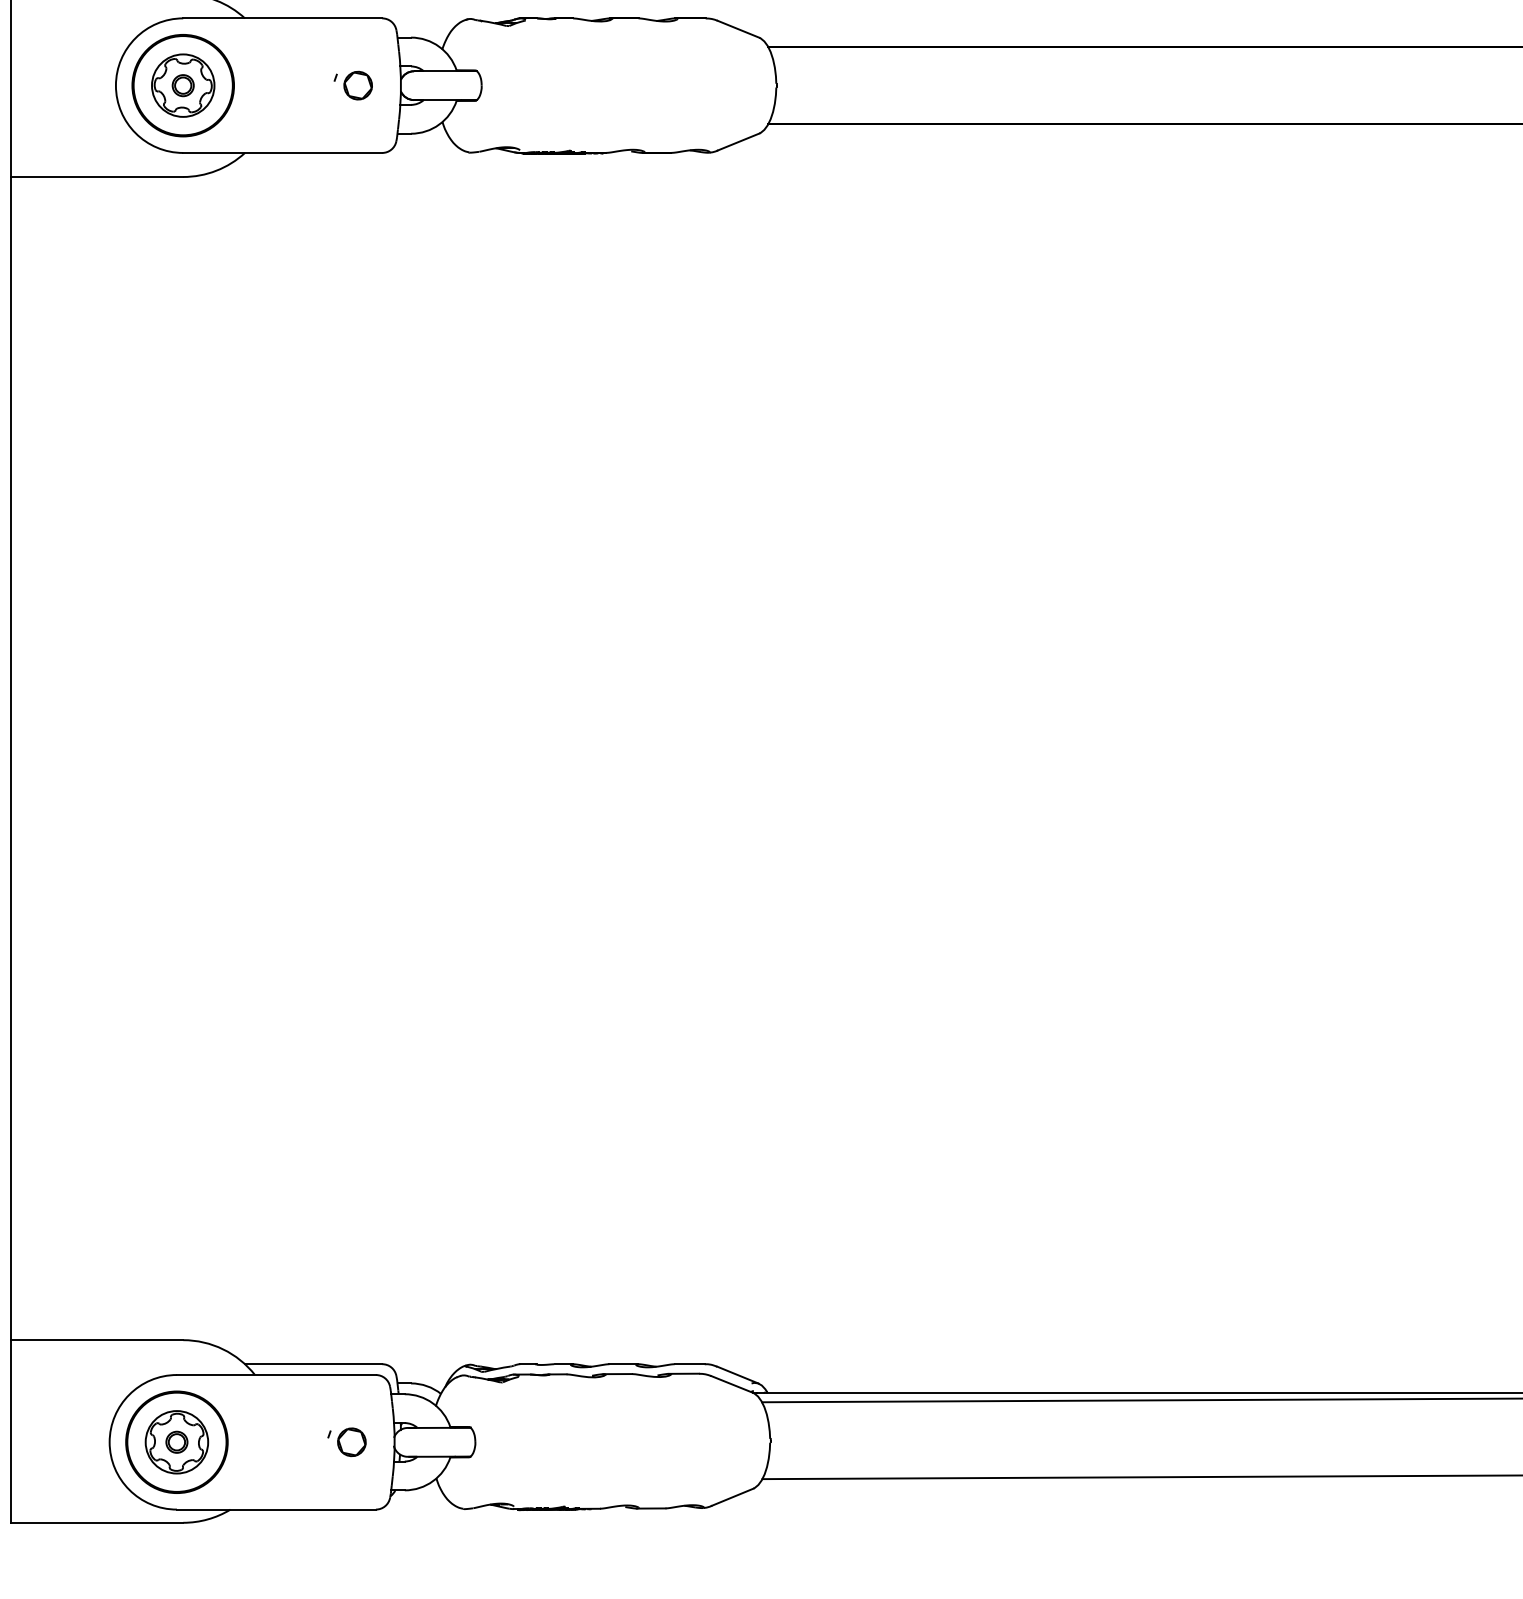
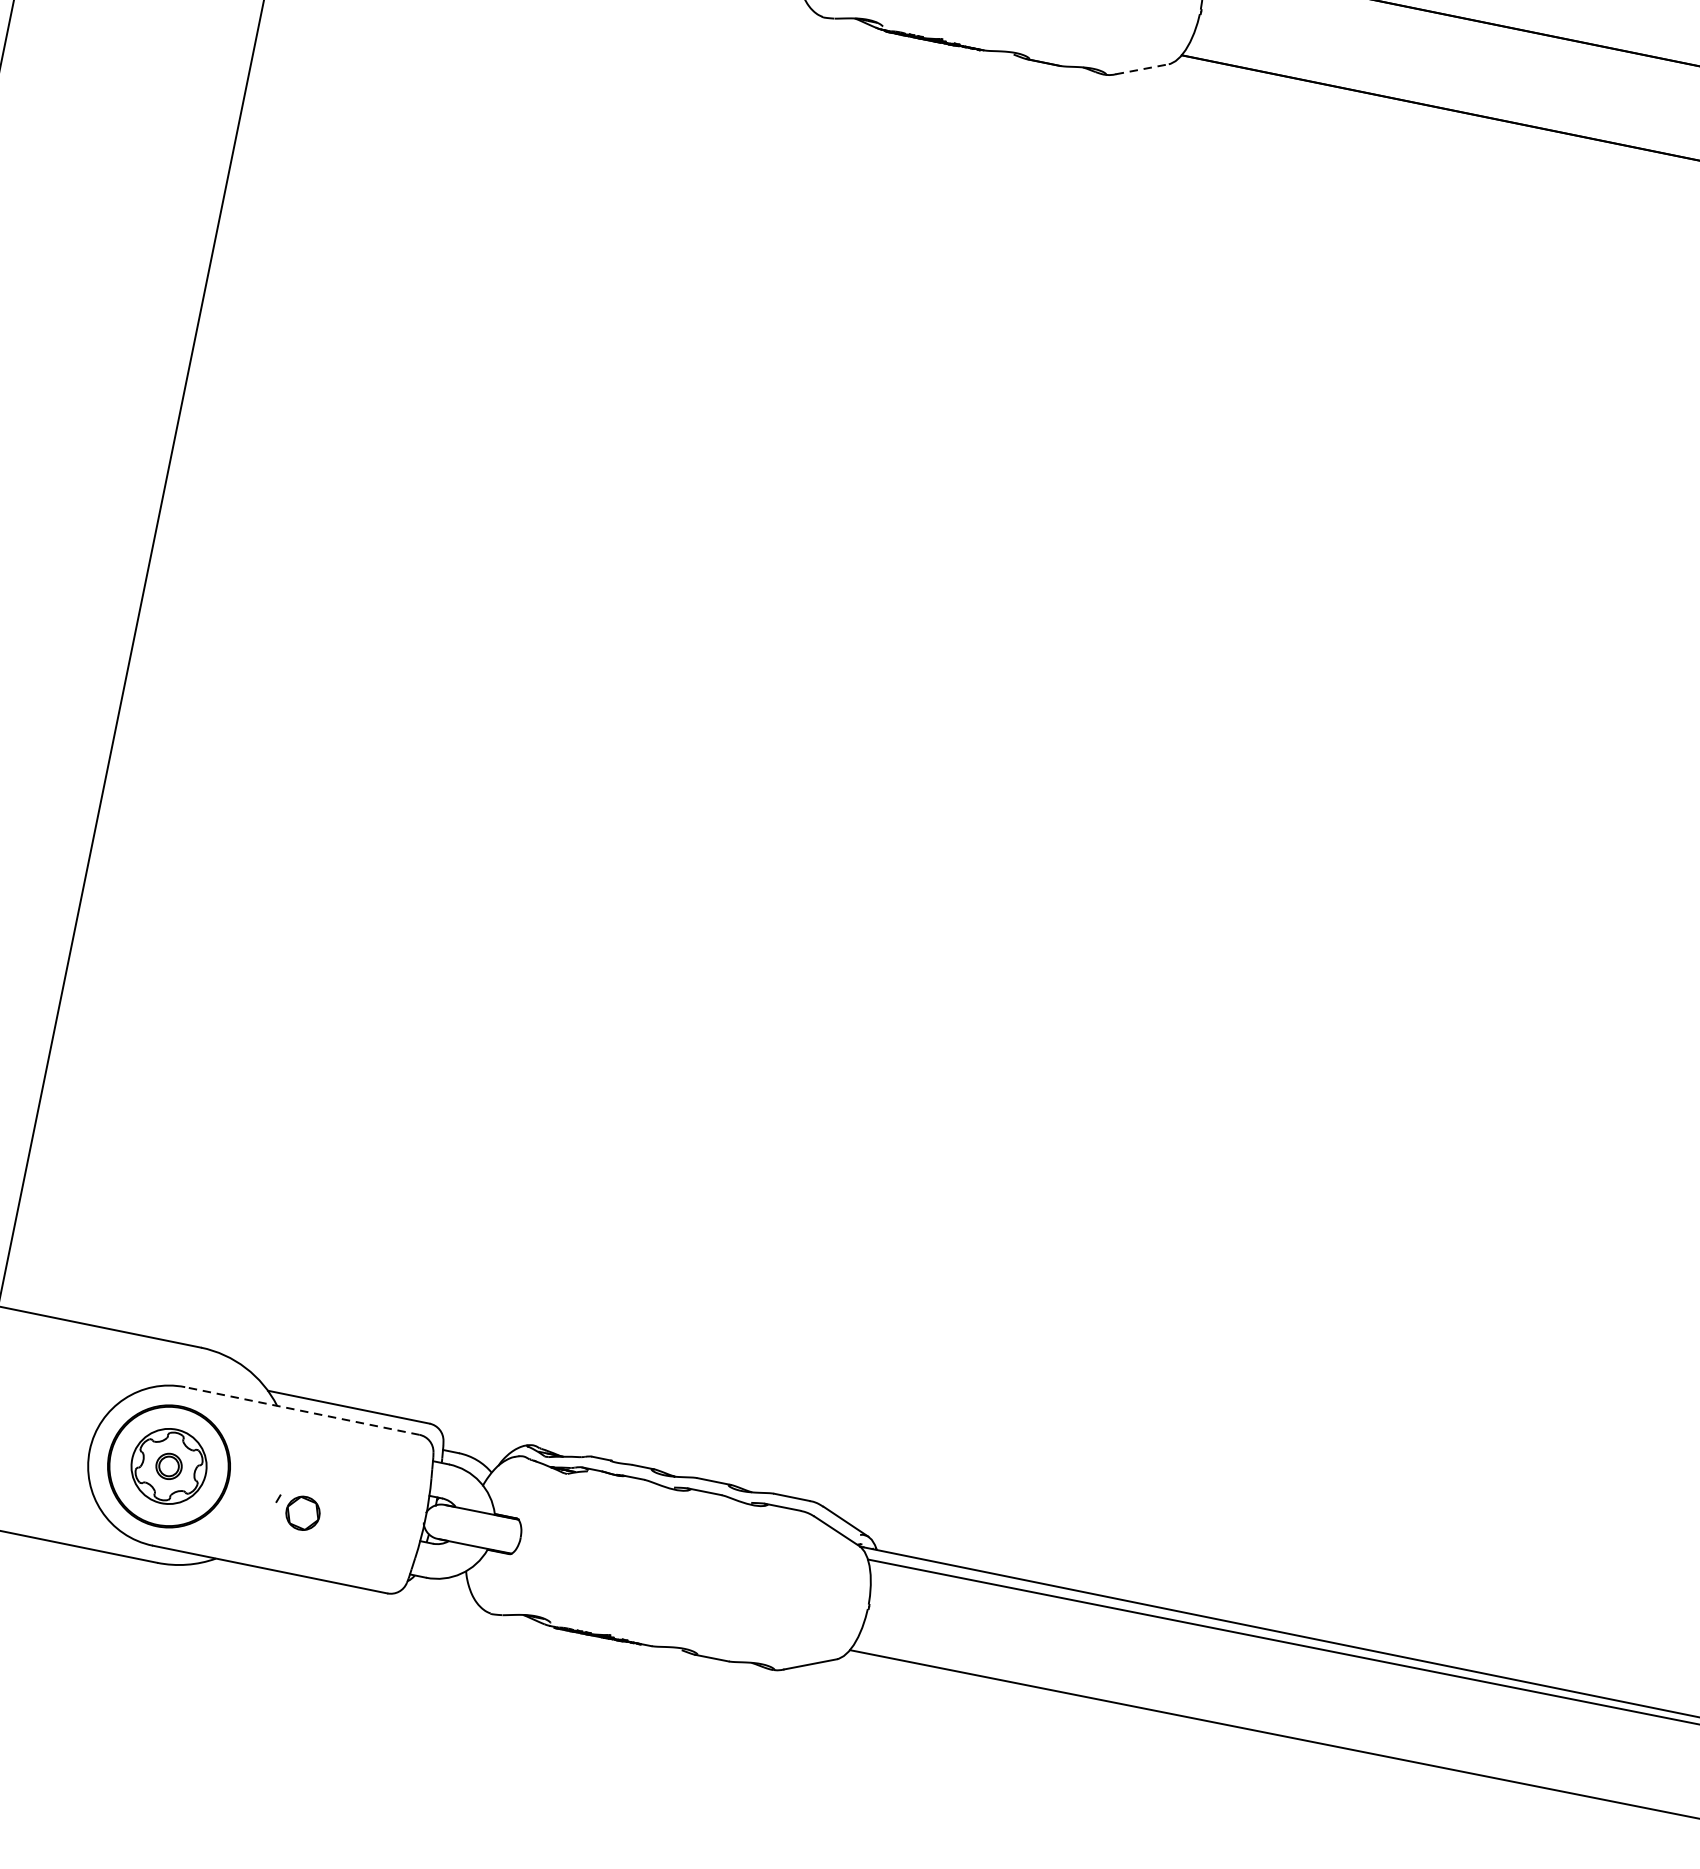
line: (738, 141) -> (1142, 68), solid -> dashed
line: (275, 1375) -> (301, 1411), solid -> dashed
part: (346, 1442) -> (296, 1512), moved

